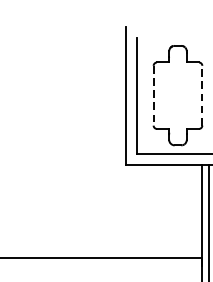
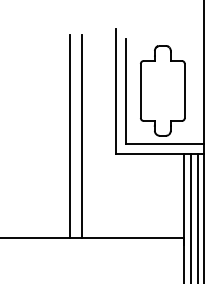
line: (201, 95) -> (184, 90), dashed -> solid
line: (153, 96) -> (140, 91), dashed -> solid
line: (75, 144) -> (70, 135), added
line: (89, 144) -> (82, 135), added

